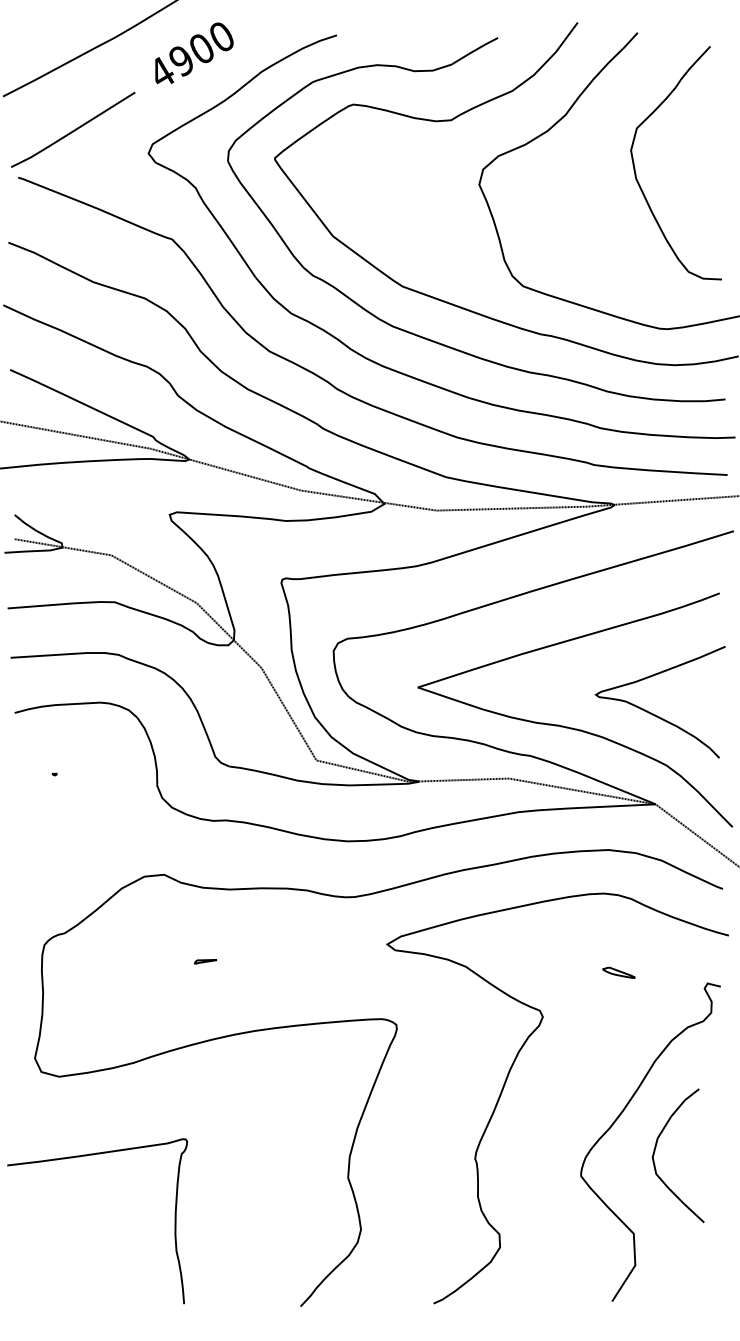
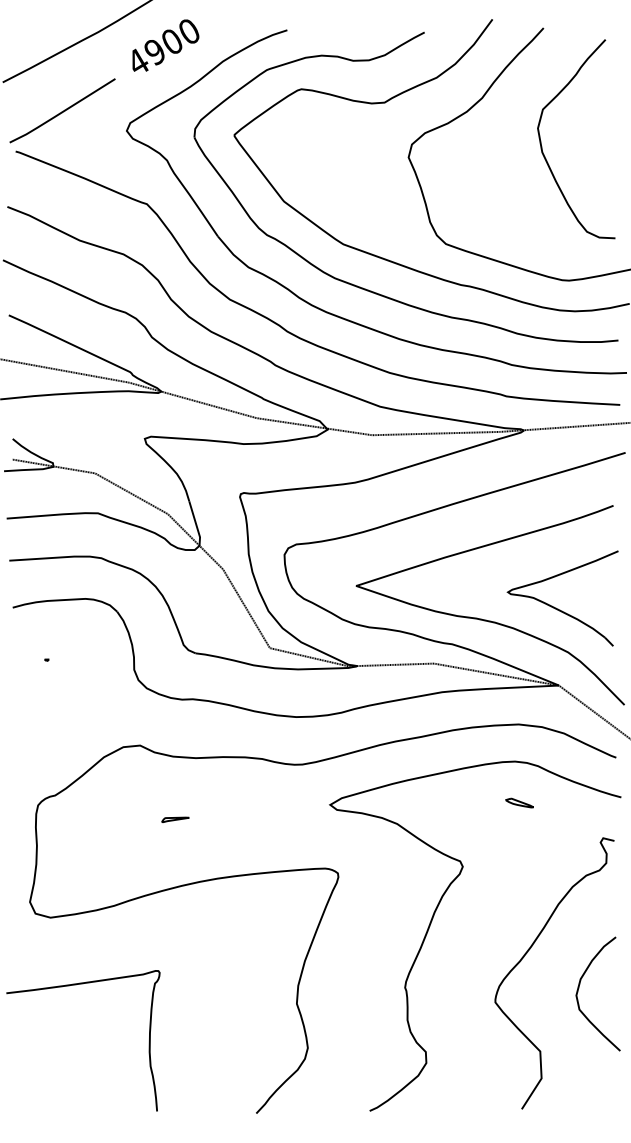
part: (205, 961) -> (175, 819), size x1.43
part: (618, 972) -> (519, 802), moved
curve: (656, 1149) -> (579, 988), moved

